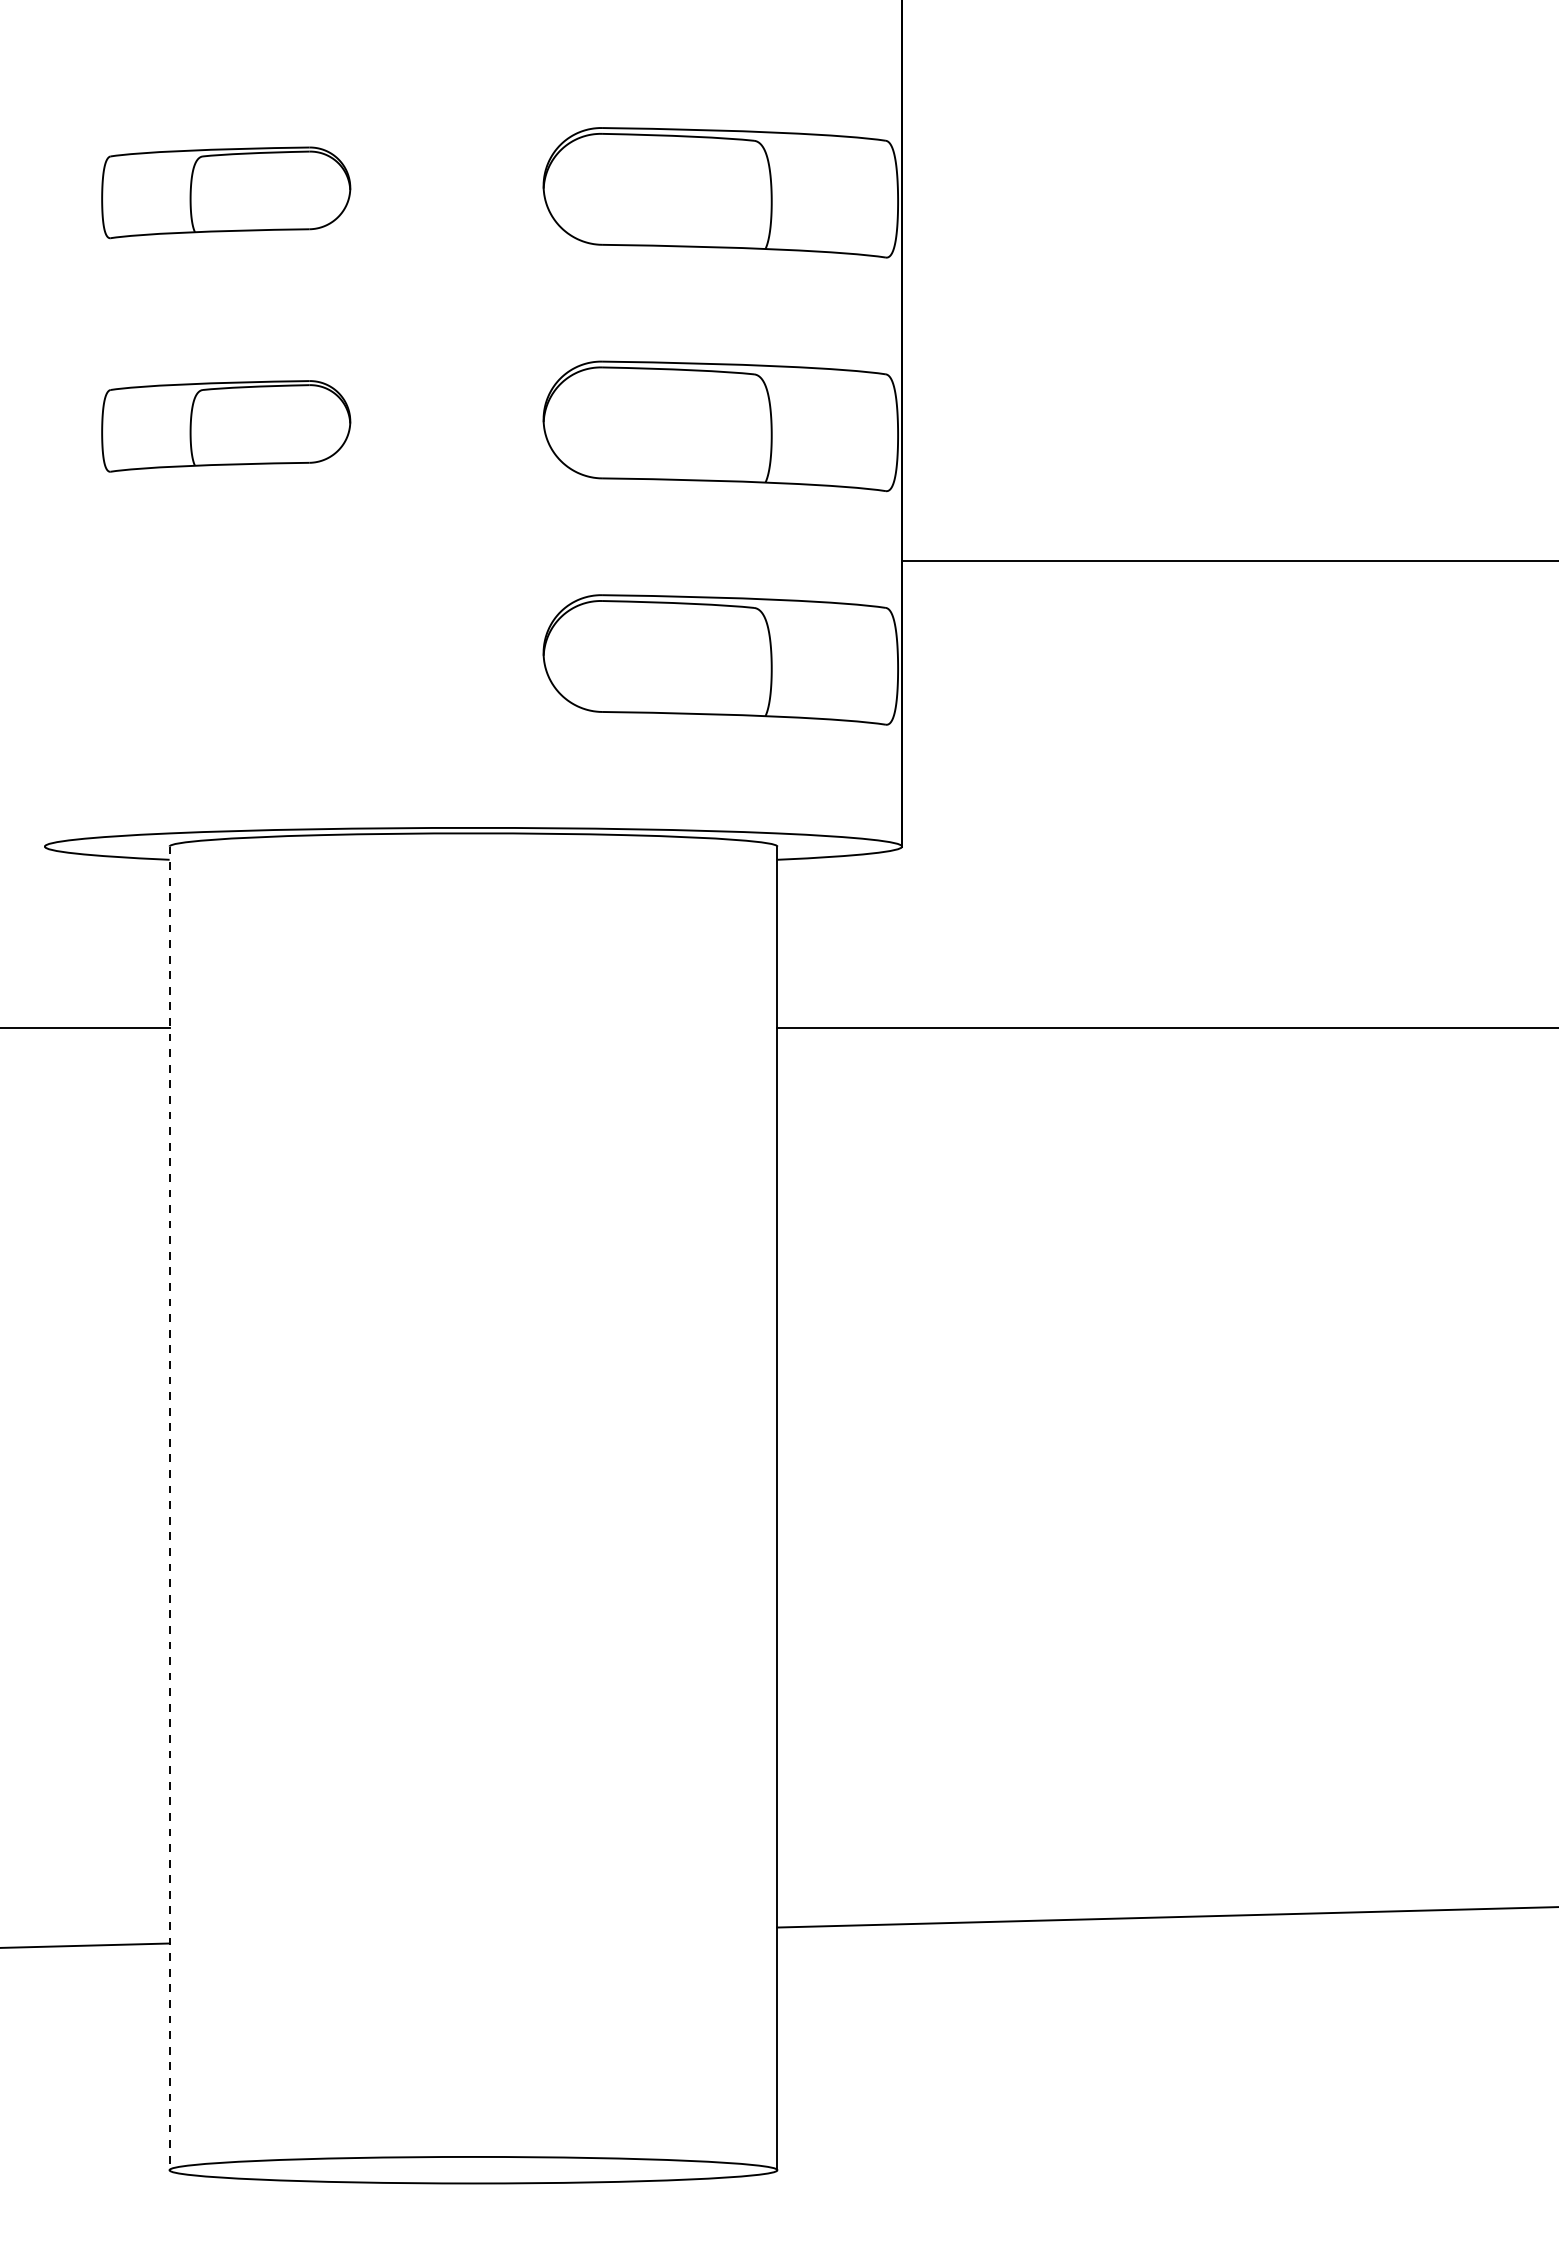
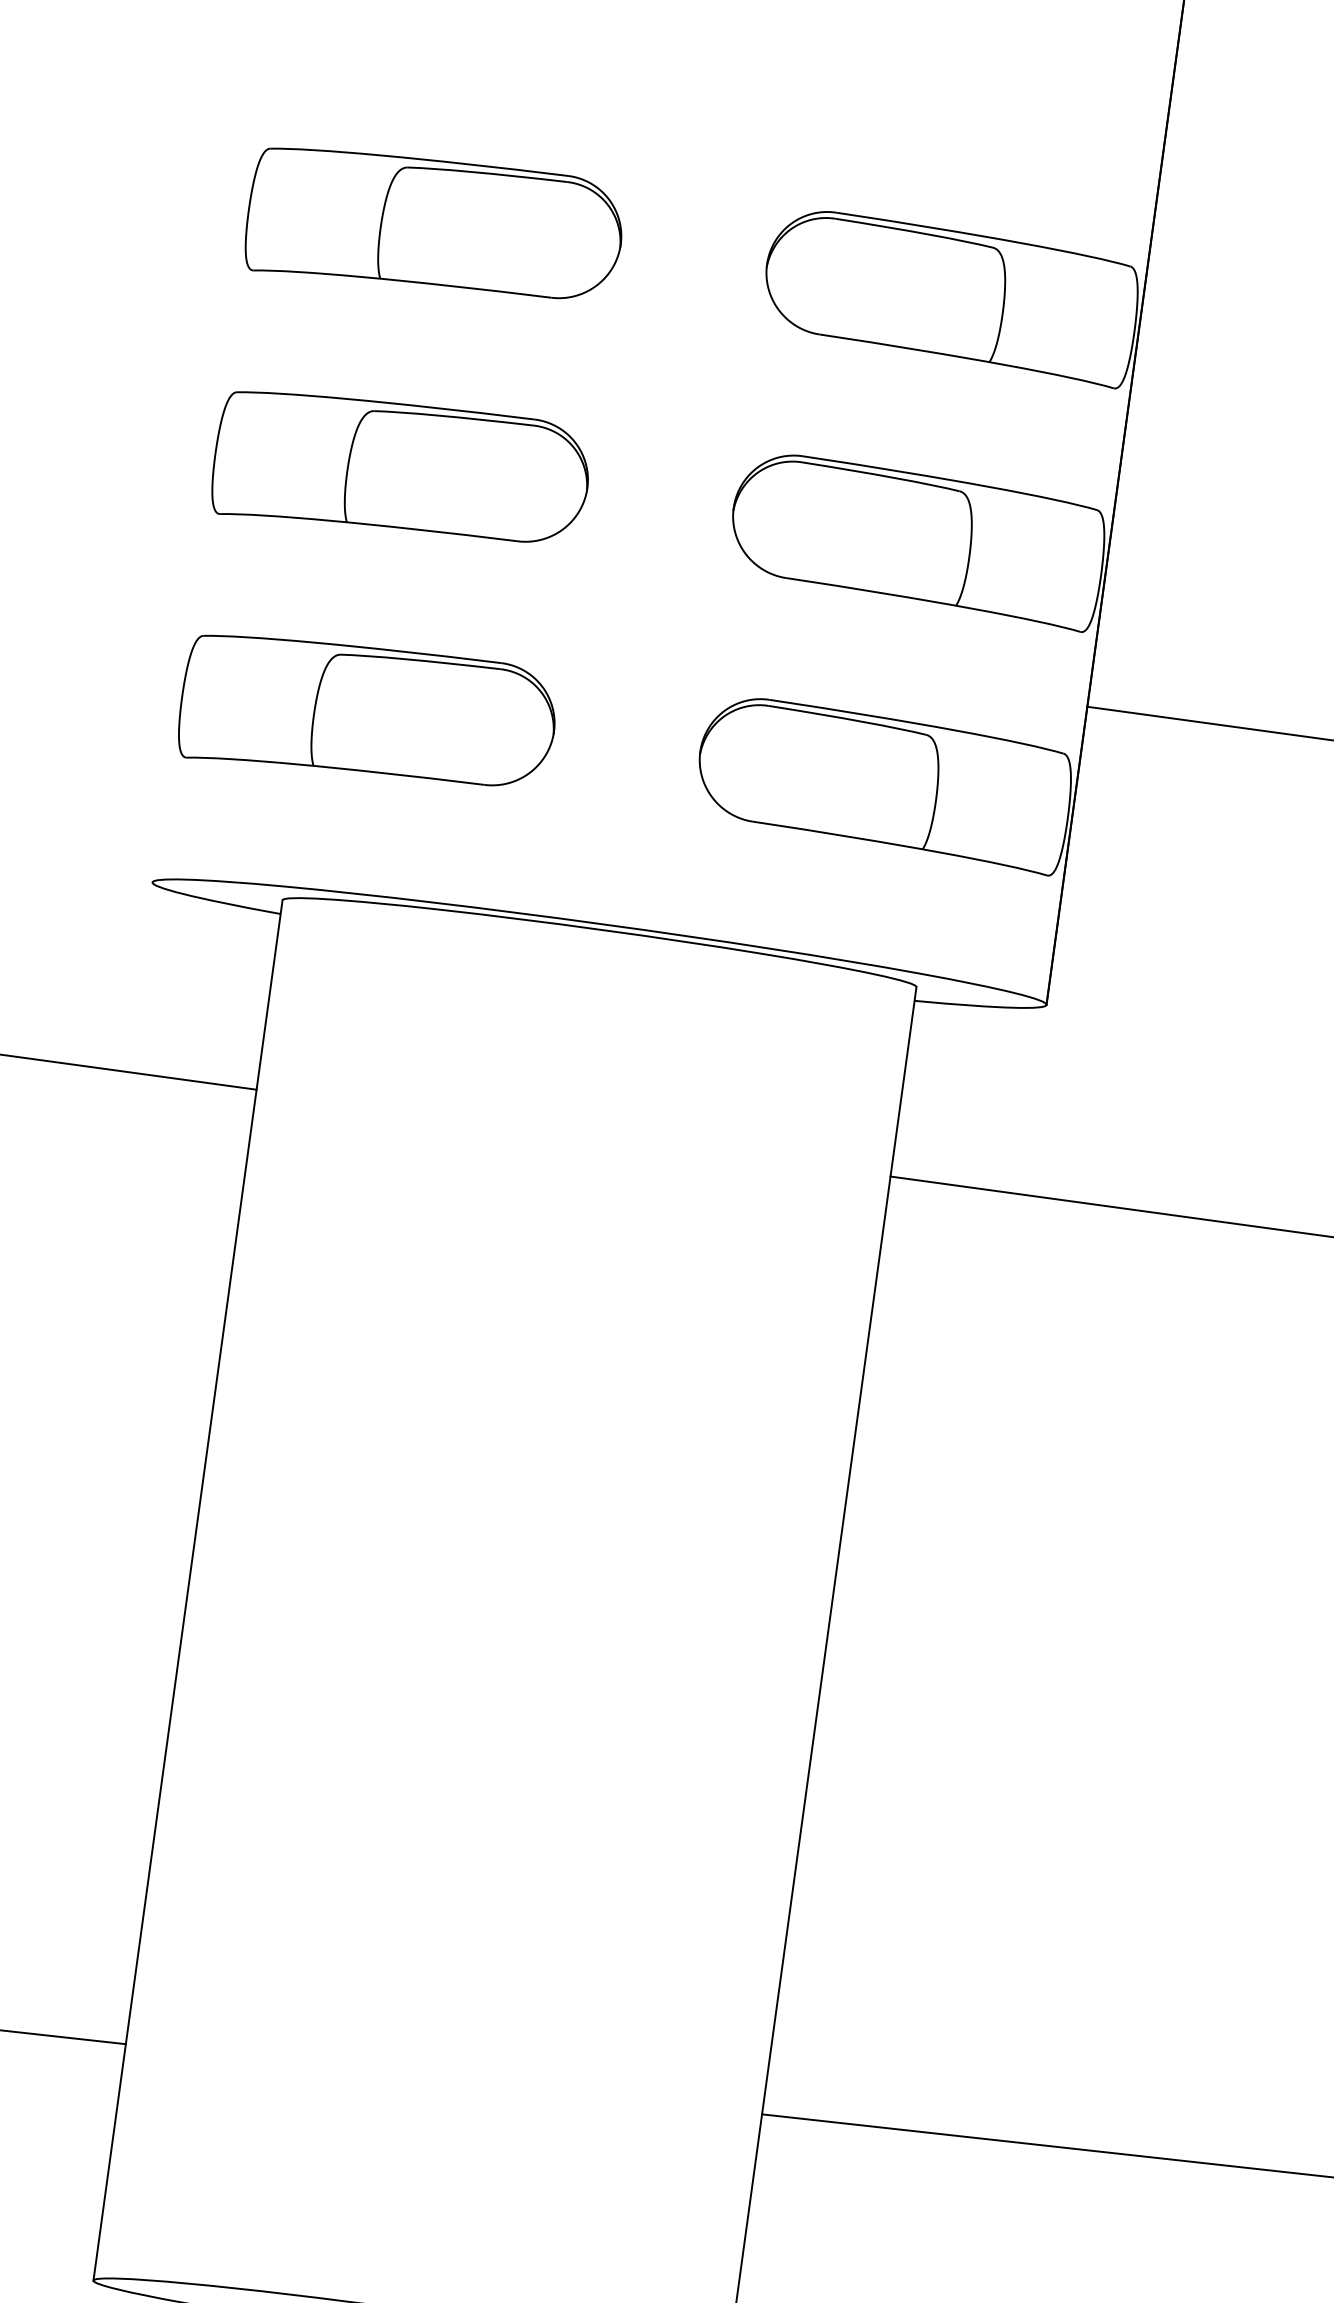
part: (226, 192) -> (435, 226), size x1.43
part: (226, 426) -> (401, 470), size x1.43
part: (226, 659) -> (368, 713), added
line: (169, 1508) -> (187, 1590), dashed -> solid

